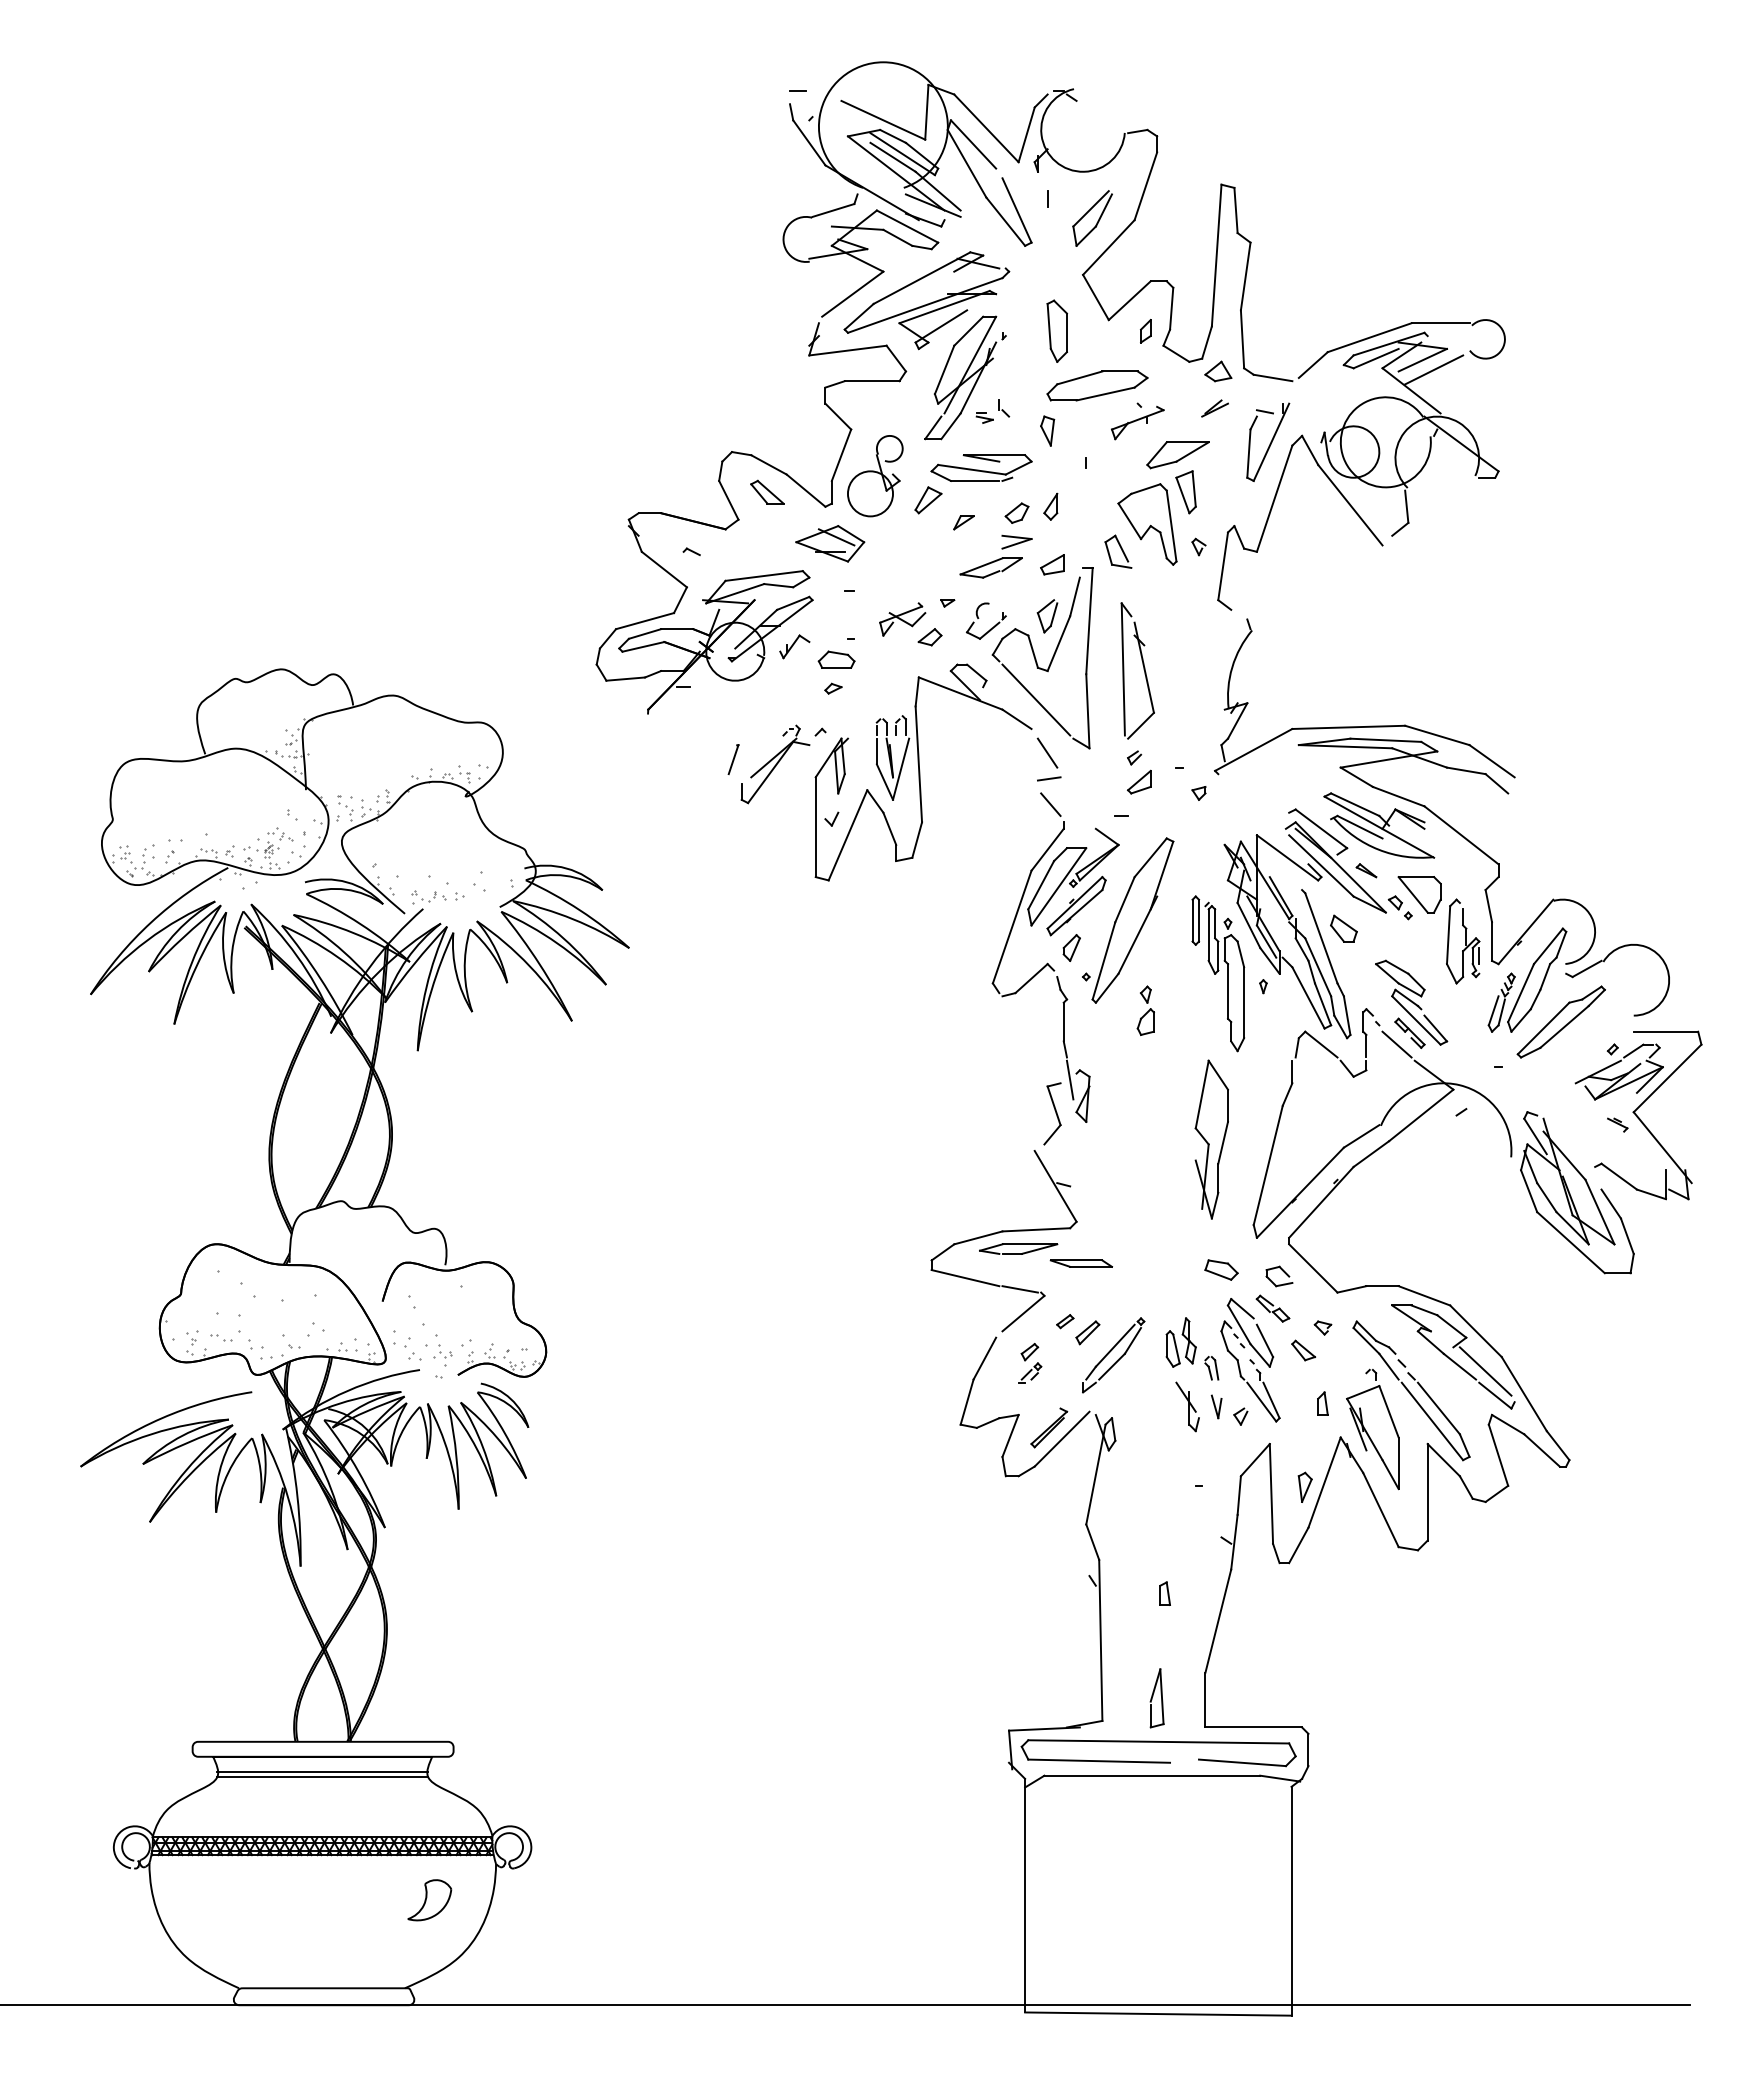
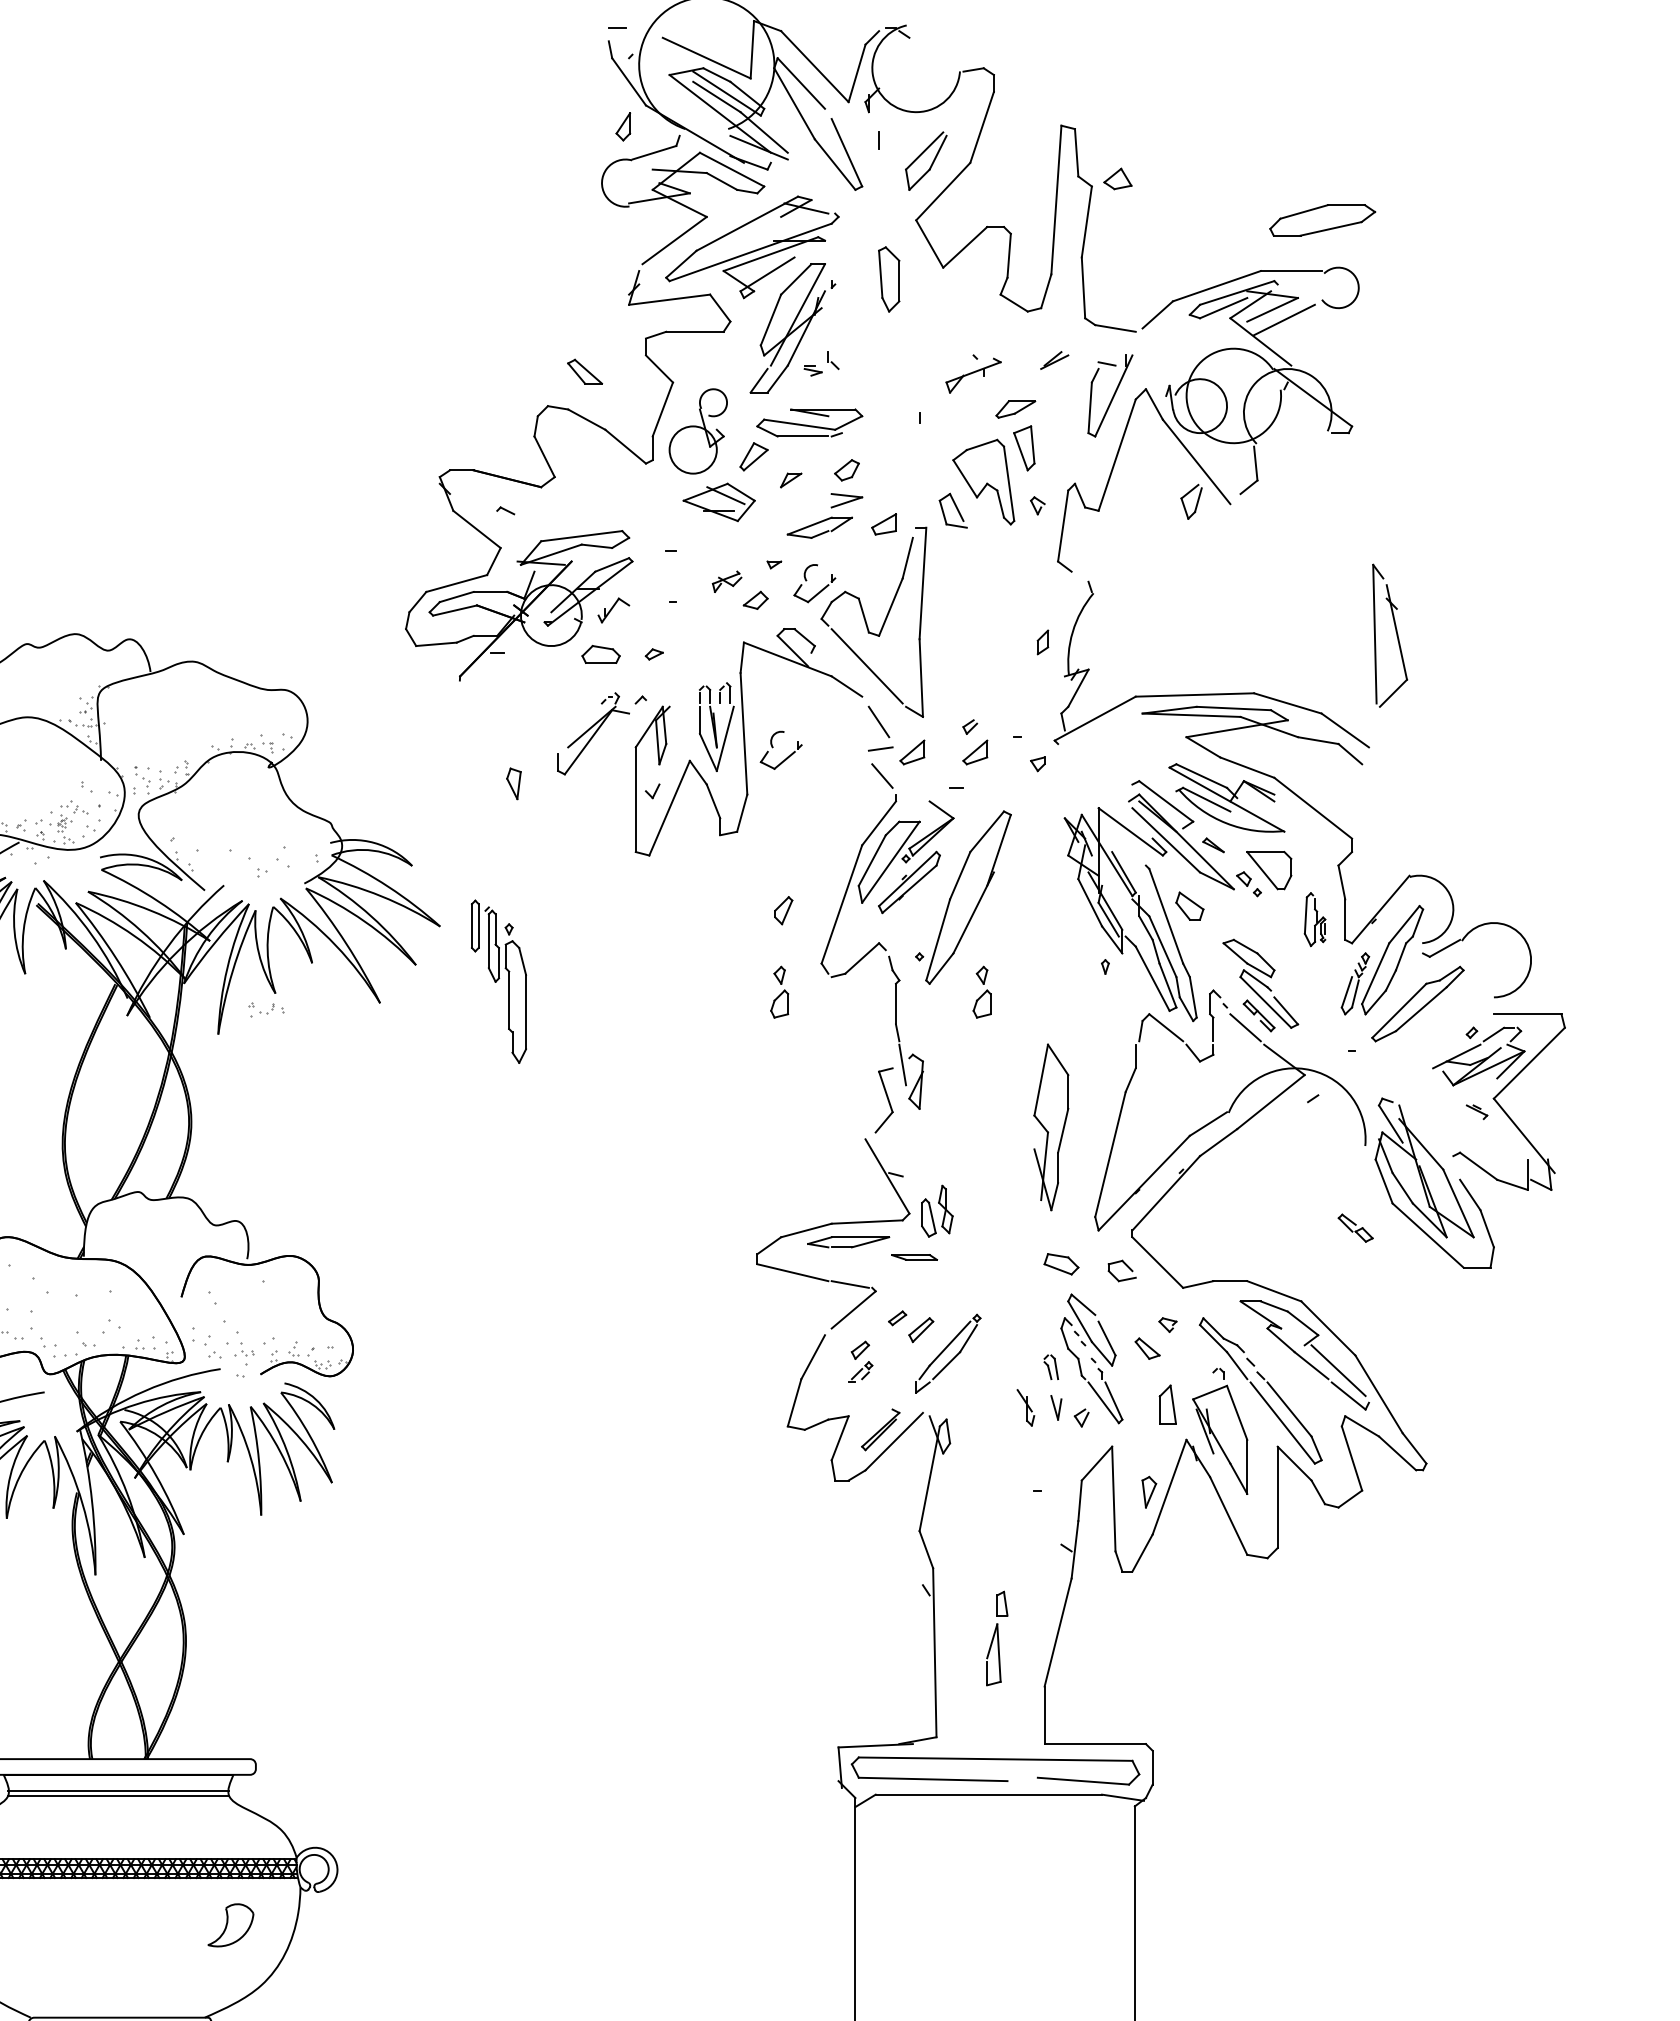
part: (1145, 331) -> (1042, 642), moved
part: (1218, 371) -> (1118, 178), moved
part: (1097, 385) -> (1322, 219), moved
part: (1047, 430) -> (513, 783), moved
part: (1177, 455) -> (1015, 409), size x0.6
part: (767, 491) -> (585, 370), moved
part: (1050, 506) -> (622, 126), moved
part: (830, 543) -> (719, 502), moved
part: (1047, 616) -> (1191, 502), moved
part: (902, 619) -> (726, 581), size x0.6
part: (836, 659) -> (600, 654), moved
part: (1143, 669) -> (1396, 634), moved
line: (733, 759) -> (549, 728), removed
part: (947, 777) -> (774, 747), added
part: (1079, 781) -> (912, 751), added
part: (428, 897) -> (266, 1009), moved
part: (1463, 941) -> (1315, 919), size x0.6
part: (1071, 947) -> (783, 910), moved
part: (1218, 973) -> (499, 981), moved
part: (952, 1010) -> (779, 991), added
part: (1081, 1263) -> (914, 1257), size x0.7
part: (1272, 1308) -> (1355, 1227), moved
part: (1180, 1342) -> (936, 1211), moved
part: (1322, 1403) -> (1167, 1404), size x1.6
part: (1187, 1406) -> (1025, 1407), size x0.7
part: (1156, 1698) -> (993, 1654), moved

